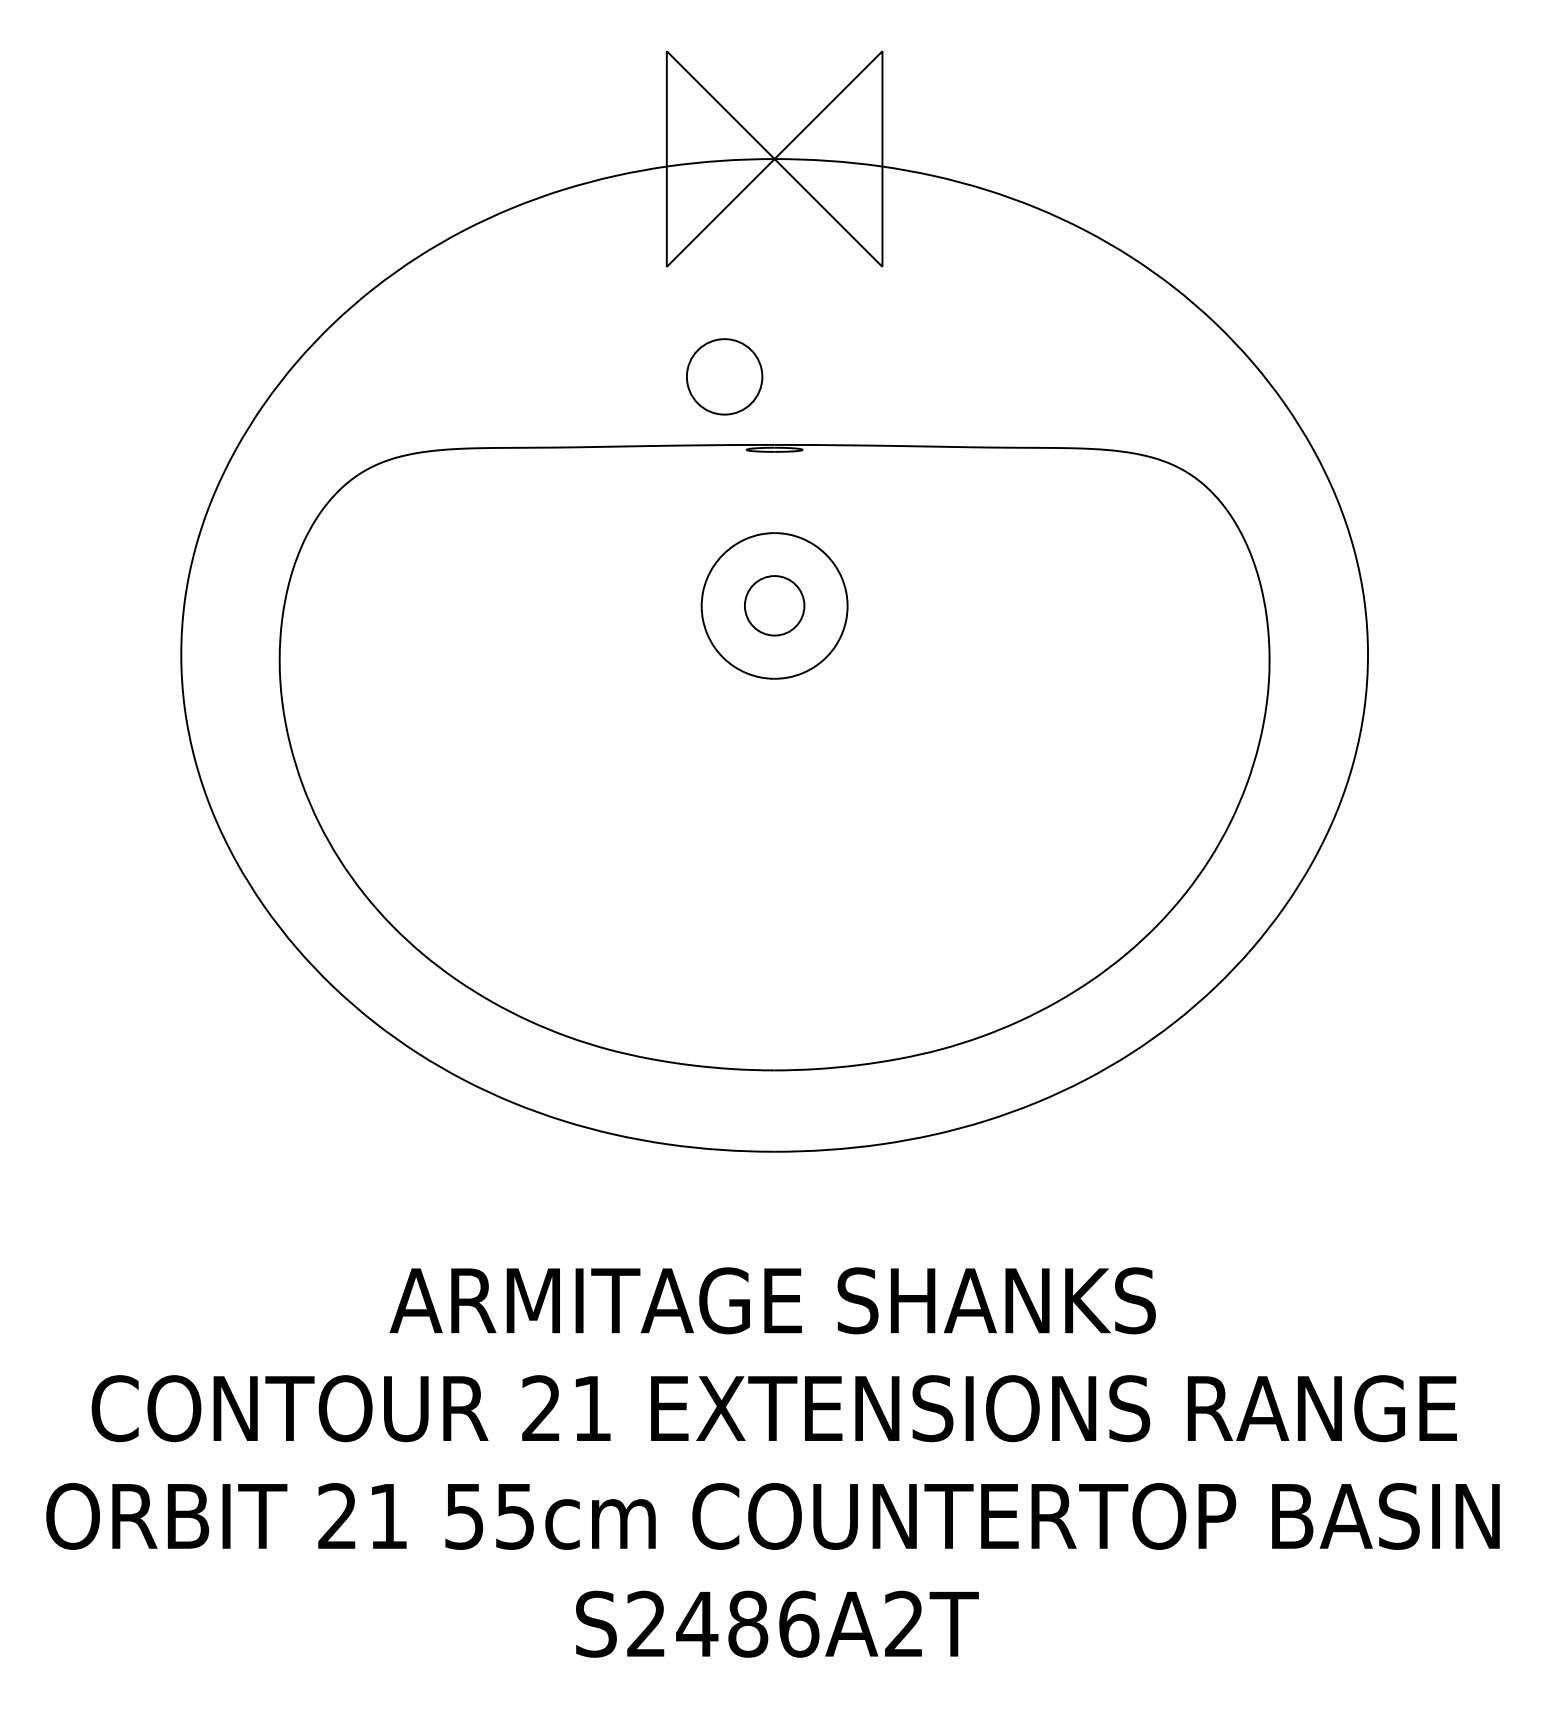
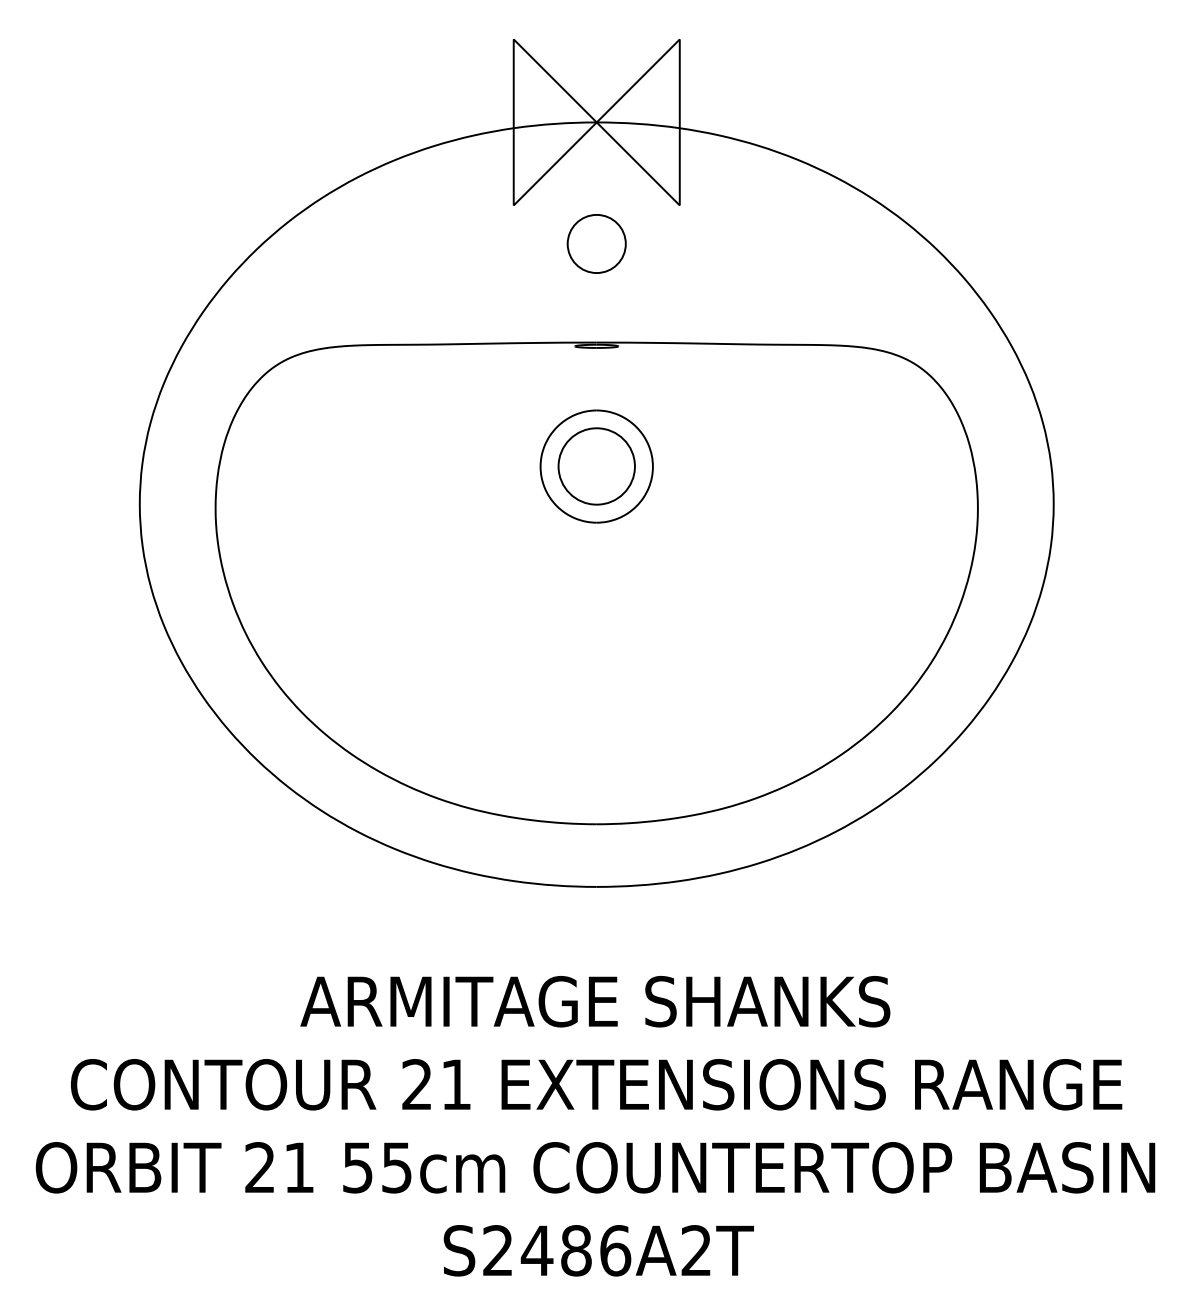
circle: (724, 376) -> (596, 243), moved
circle: (774, 605) -> (596, 466), size x1.67

